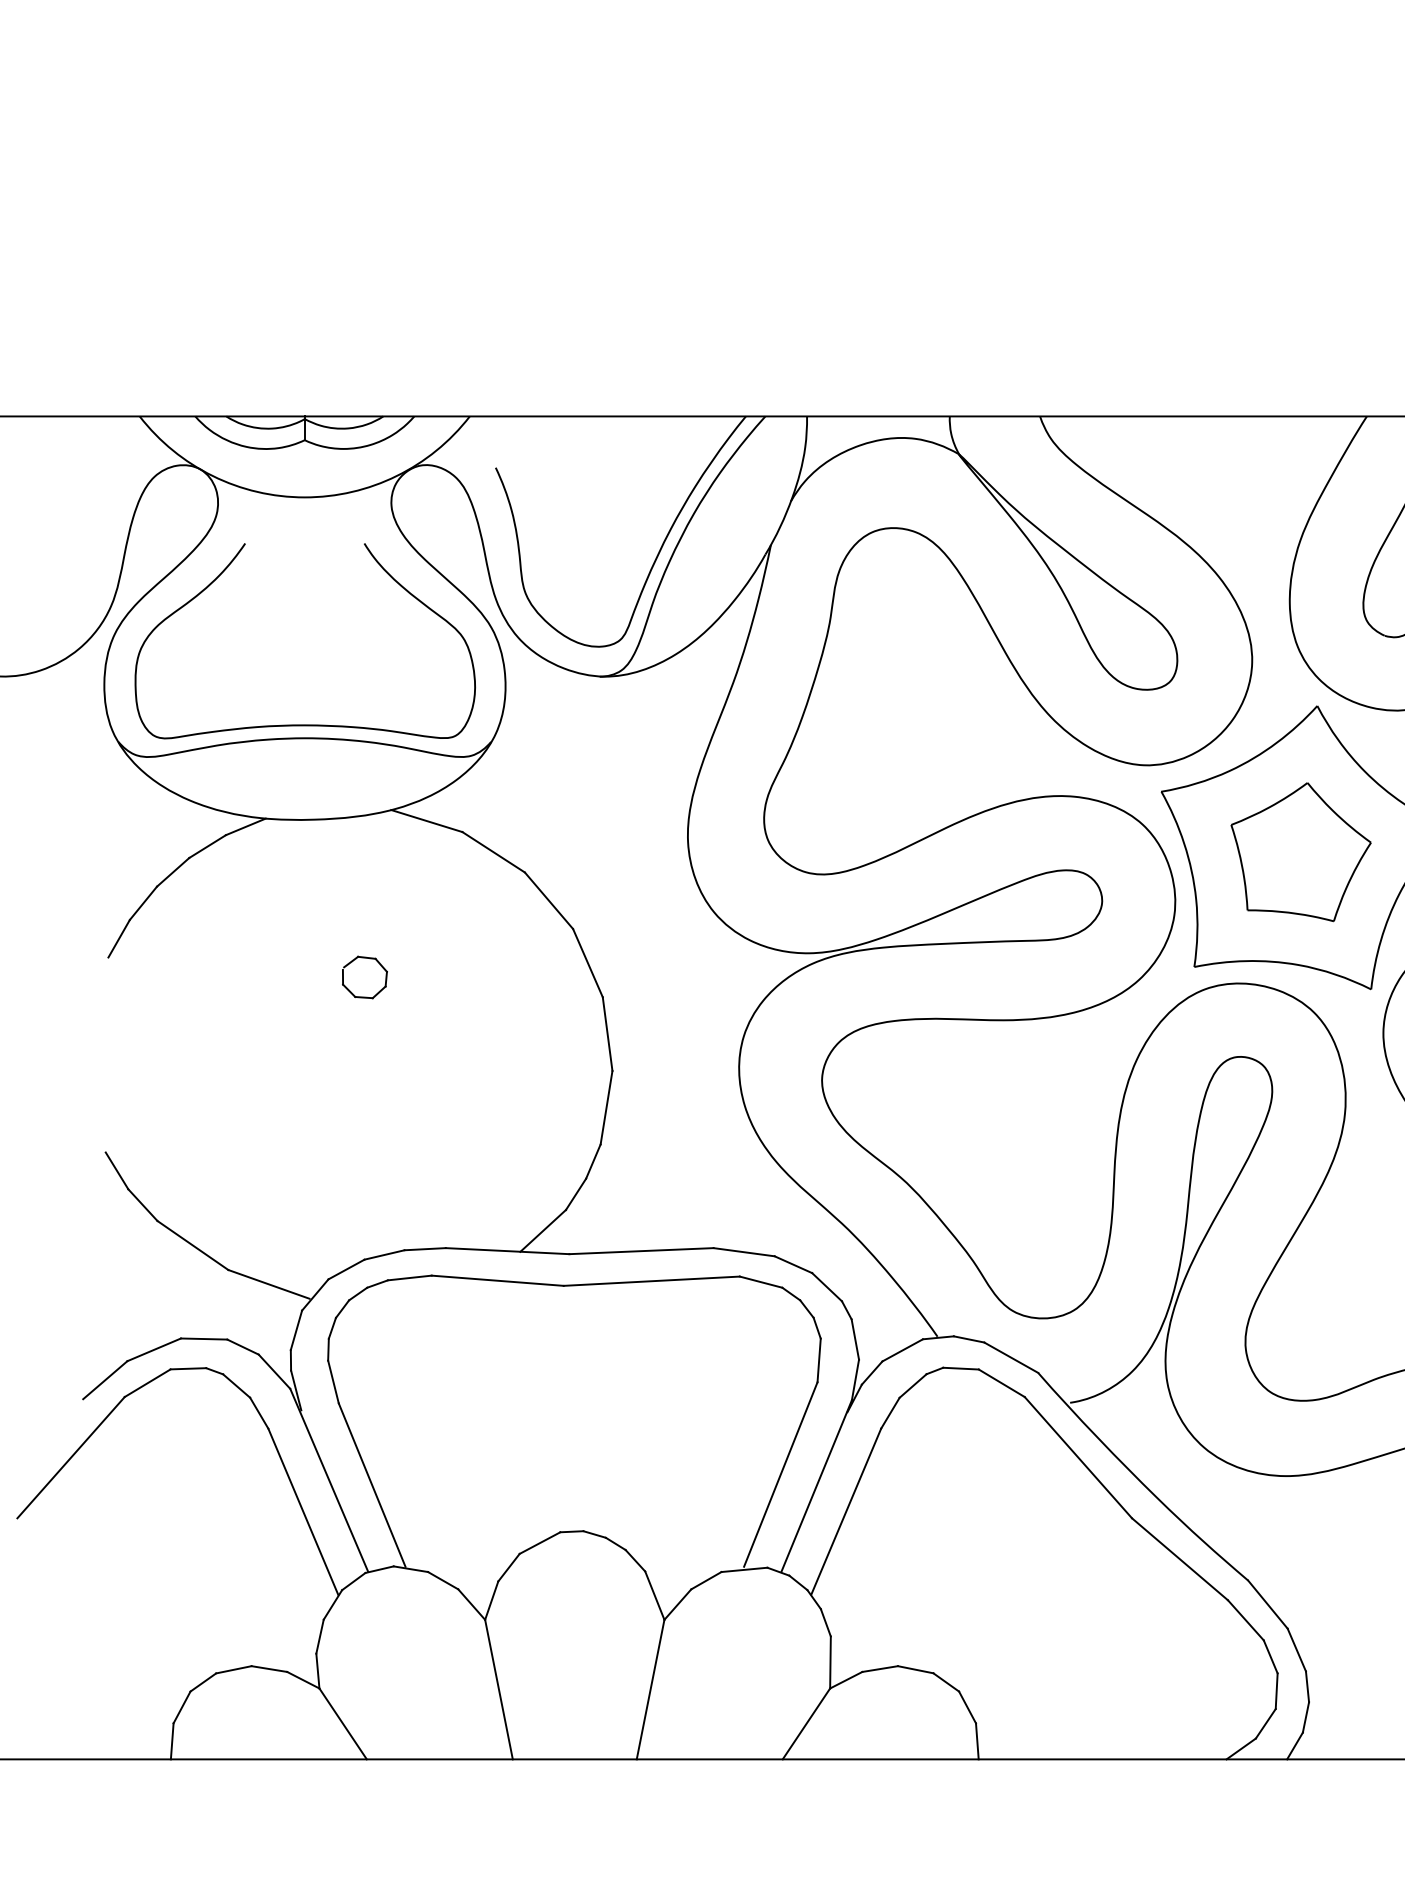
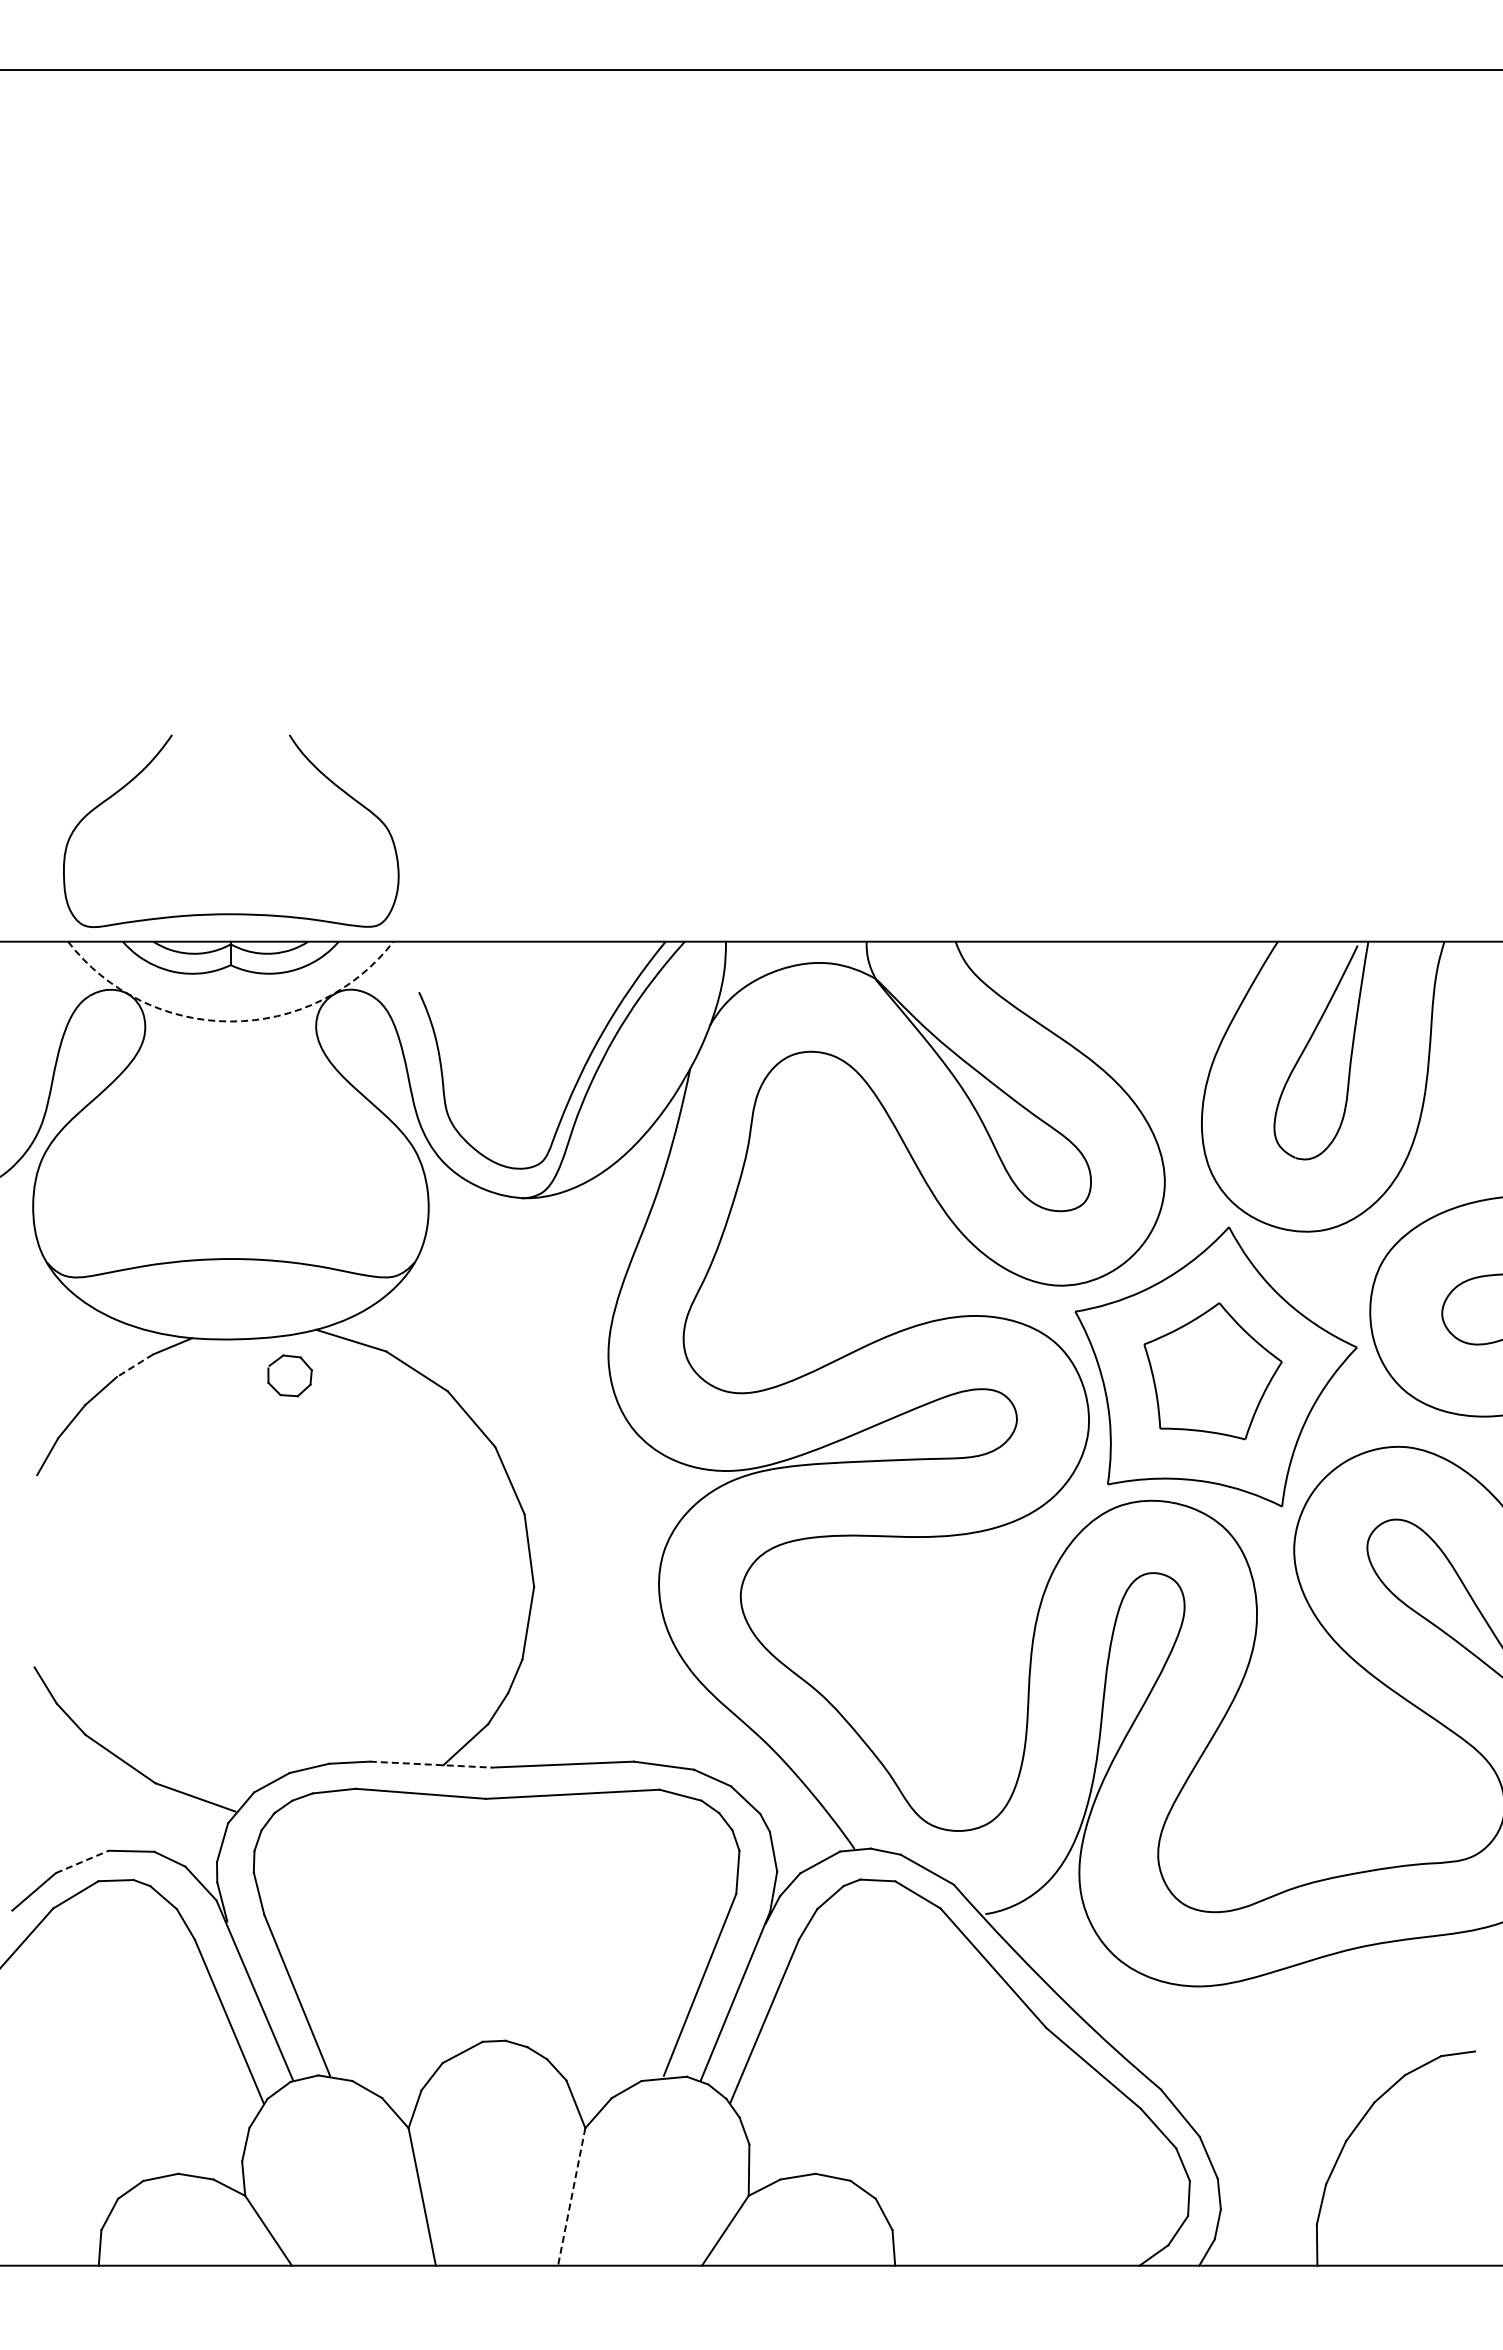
arc: (304, 497) -> (230, 1021), solid -> dashed
curve: (305, 724) -> (231, 913), moved
line: (207, 847) -> (134, 1366), solid -> dashed
part: (364, 977) -> (289, 1375), moved
line: (507, 1251) -> (430, 1764), solid -> dashed
line: (154, 1349) -> (82, 1861), solid -> dashed
line: (650, 1690) -> (571, 2197), solid -> dashed

